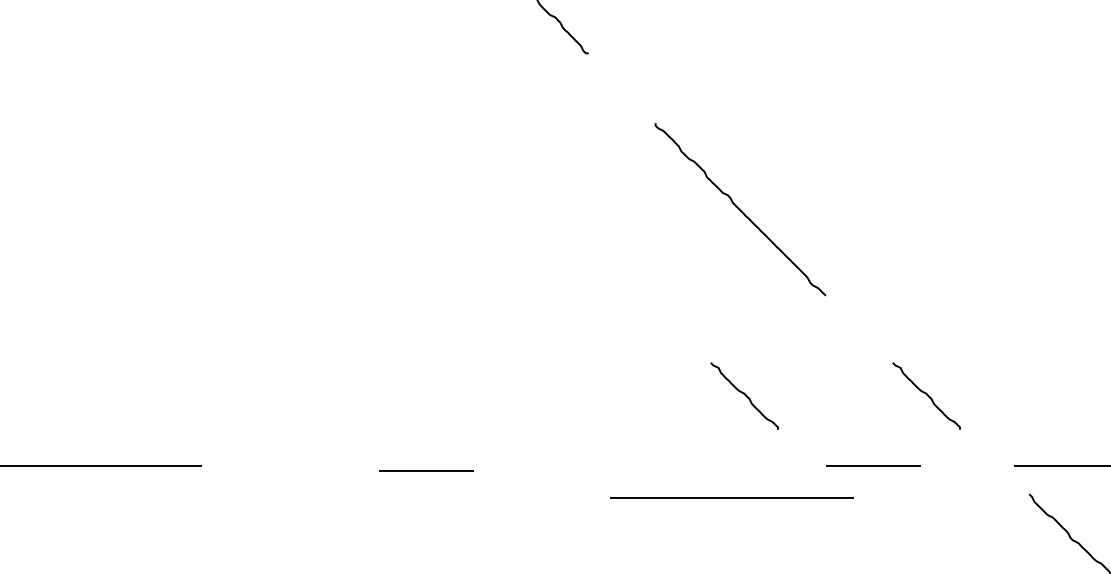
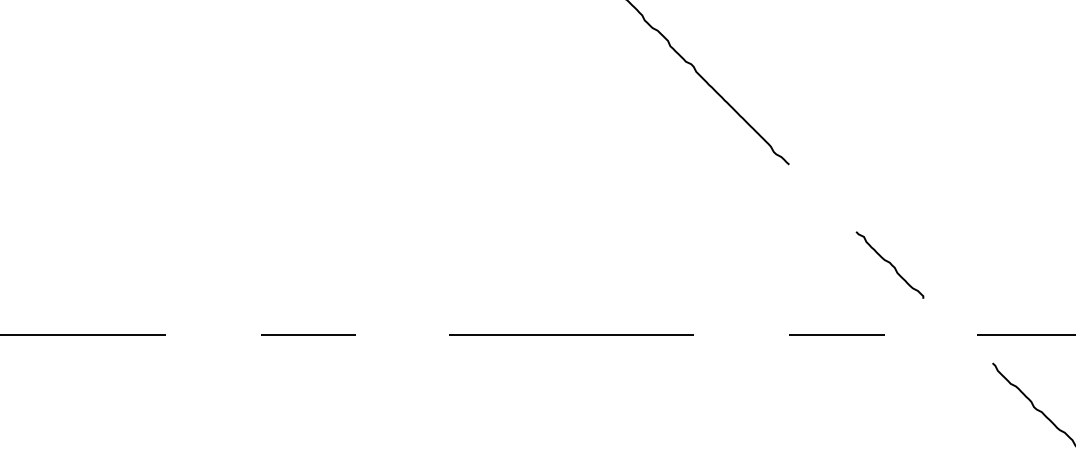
curve: (744, 395) -> (707, 264), removed
line: (426, 470) -> (308, 334), moved
line: (731, 497) -> (570, 334), moved

